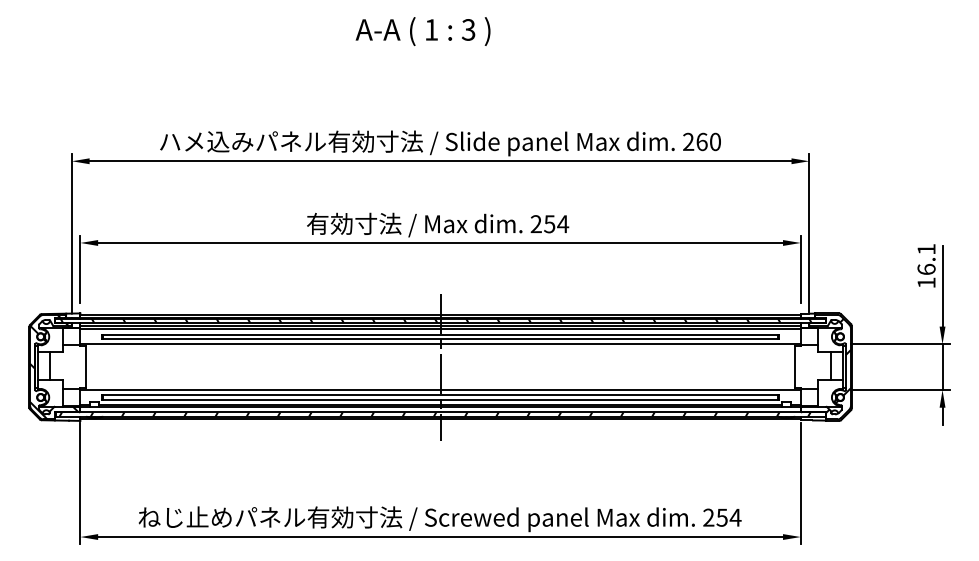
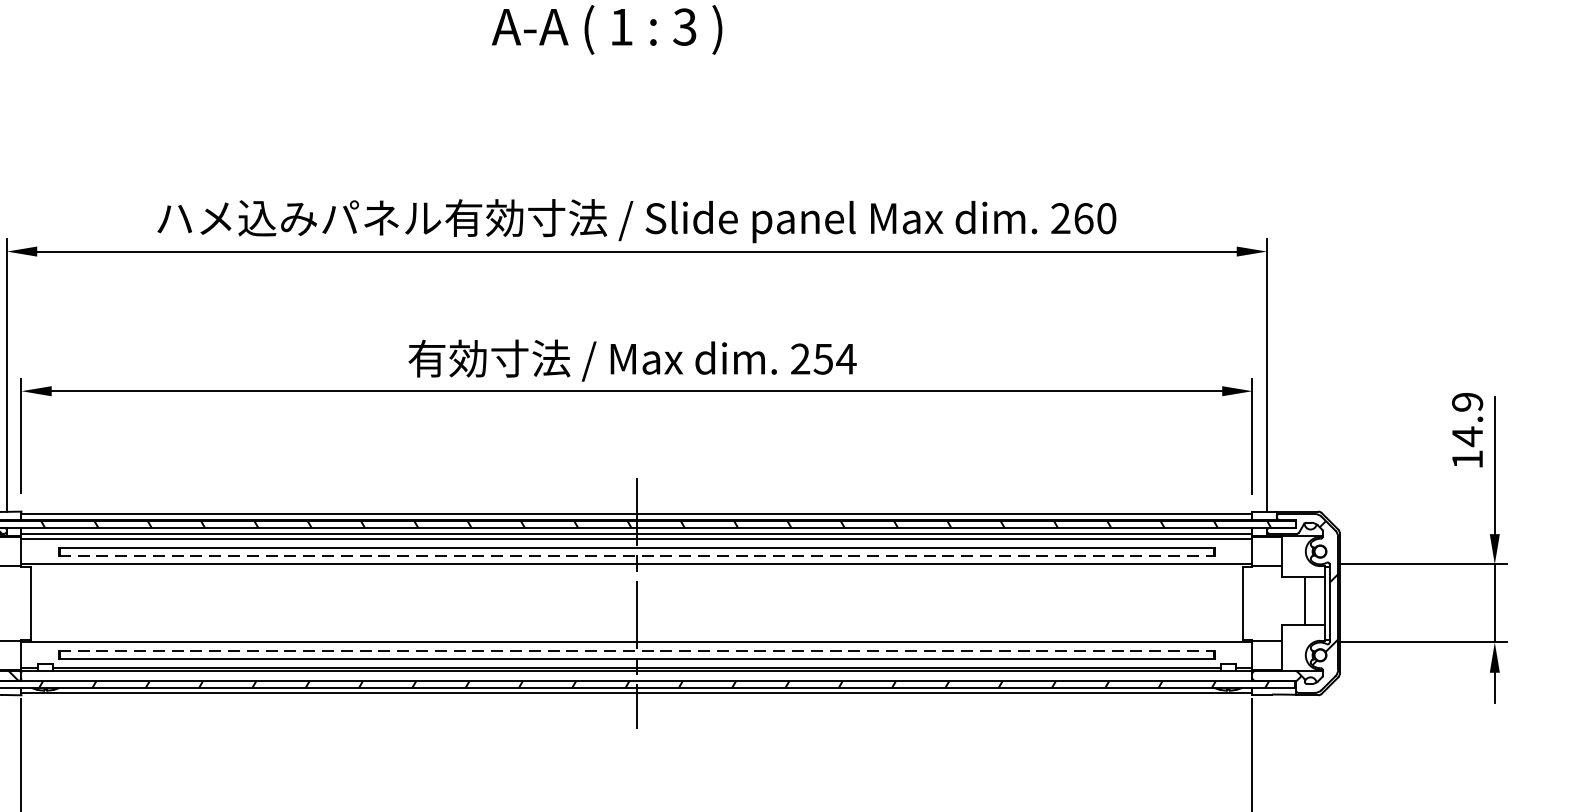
text: (926, 259) -> (1467, 419), 16.1 -> 14.9
line: (441, 339) -> (638, 556), solid -> dashed
line: (441, 395) -> (638, 651), solid -> dashed

